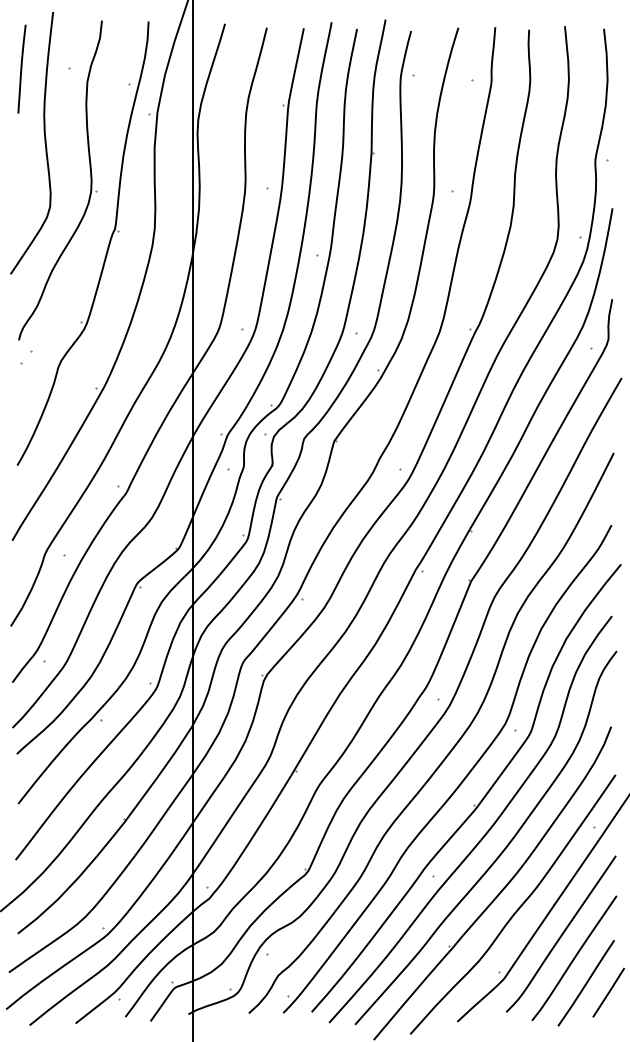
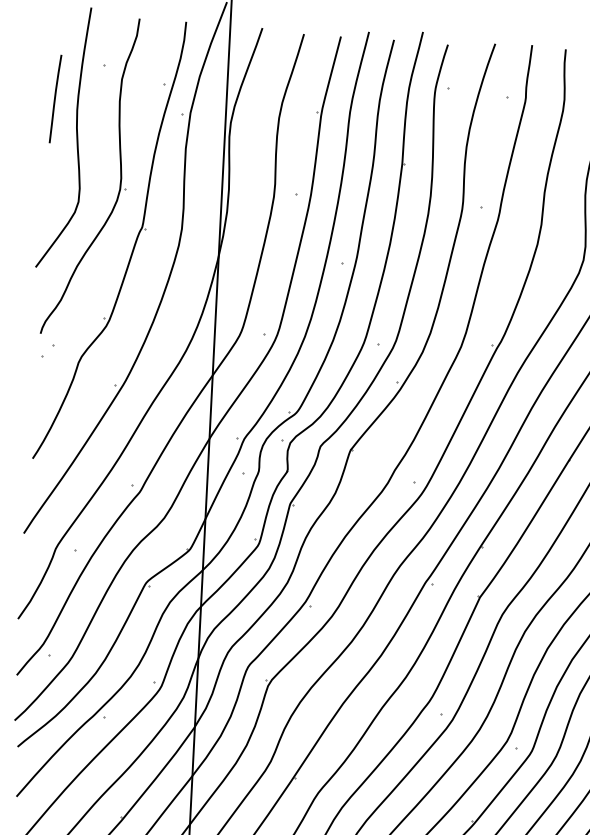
line: (21, 68) -> (55, 98), moved

